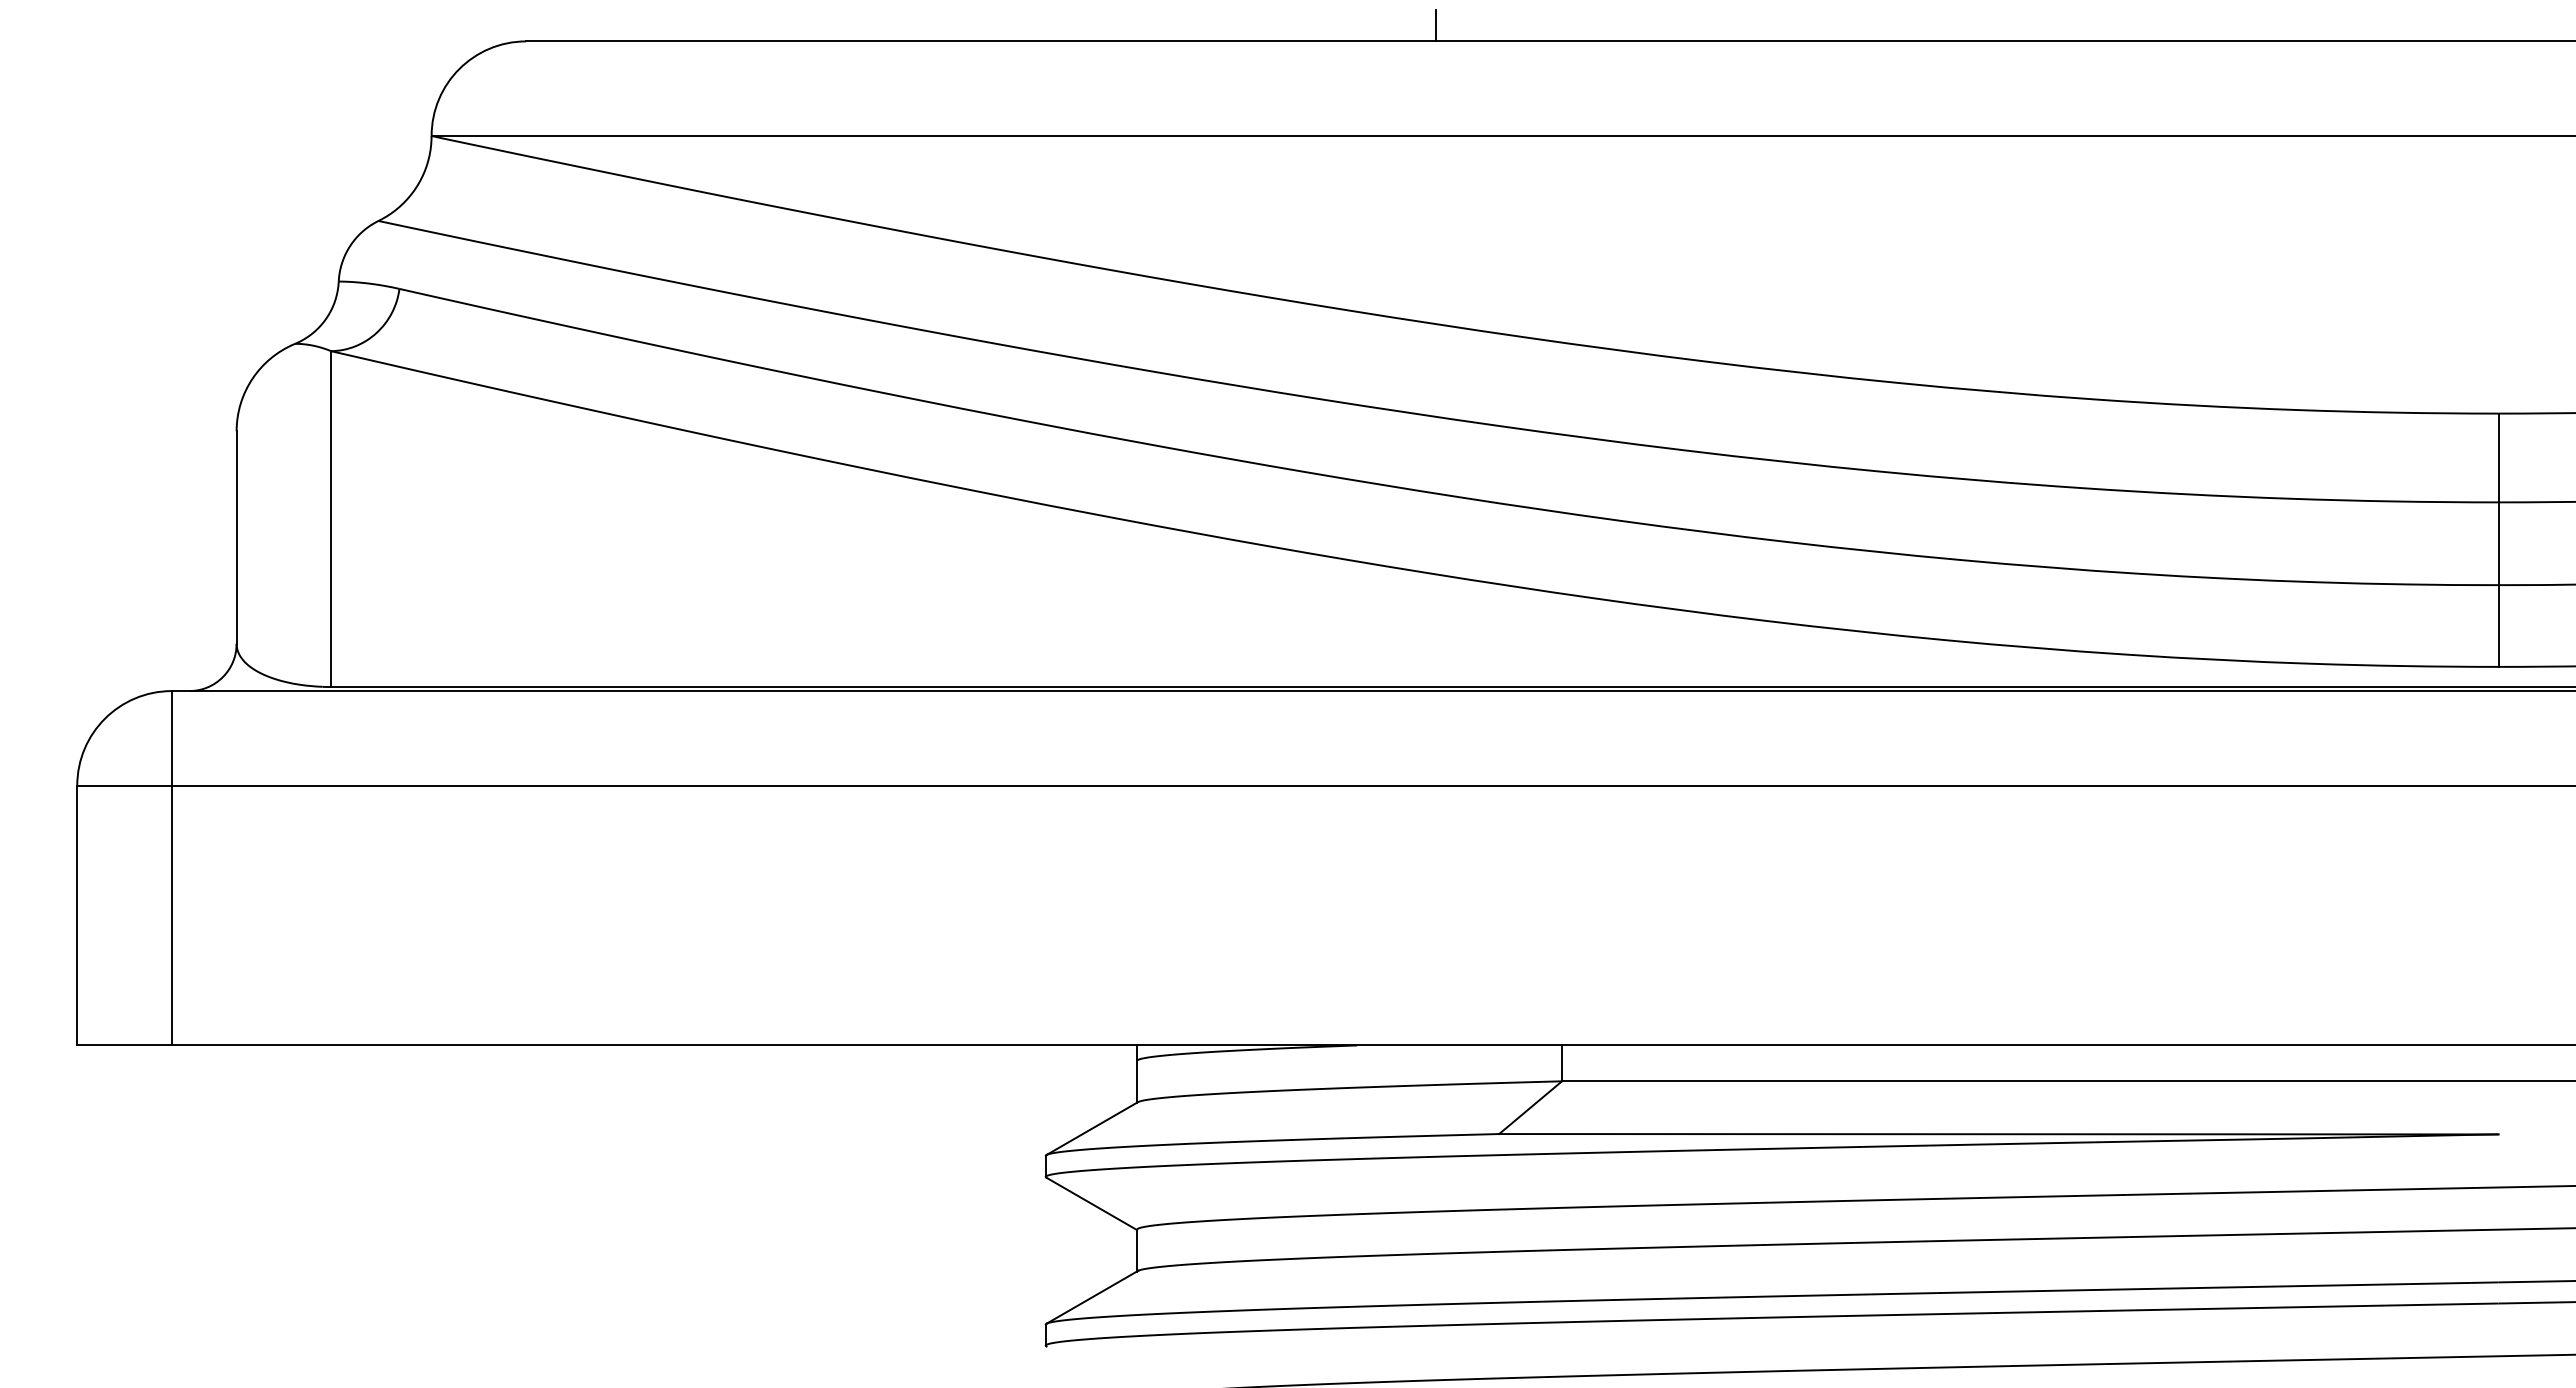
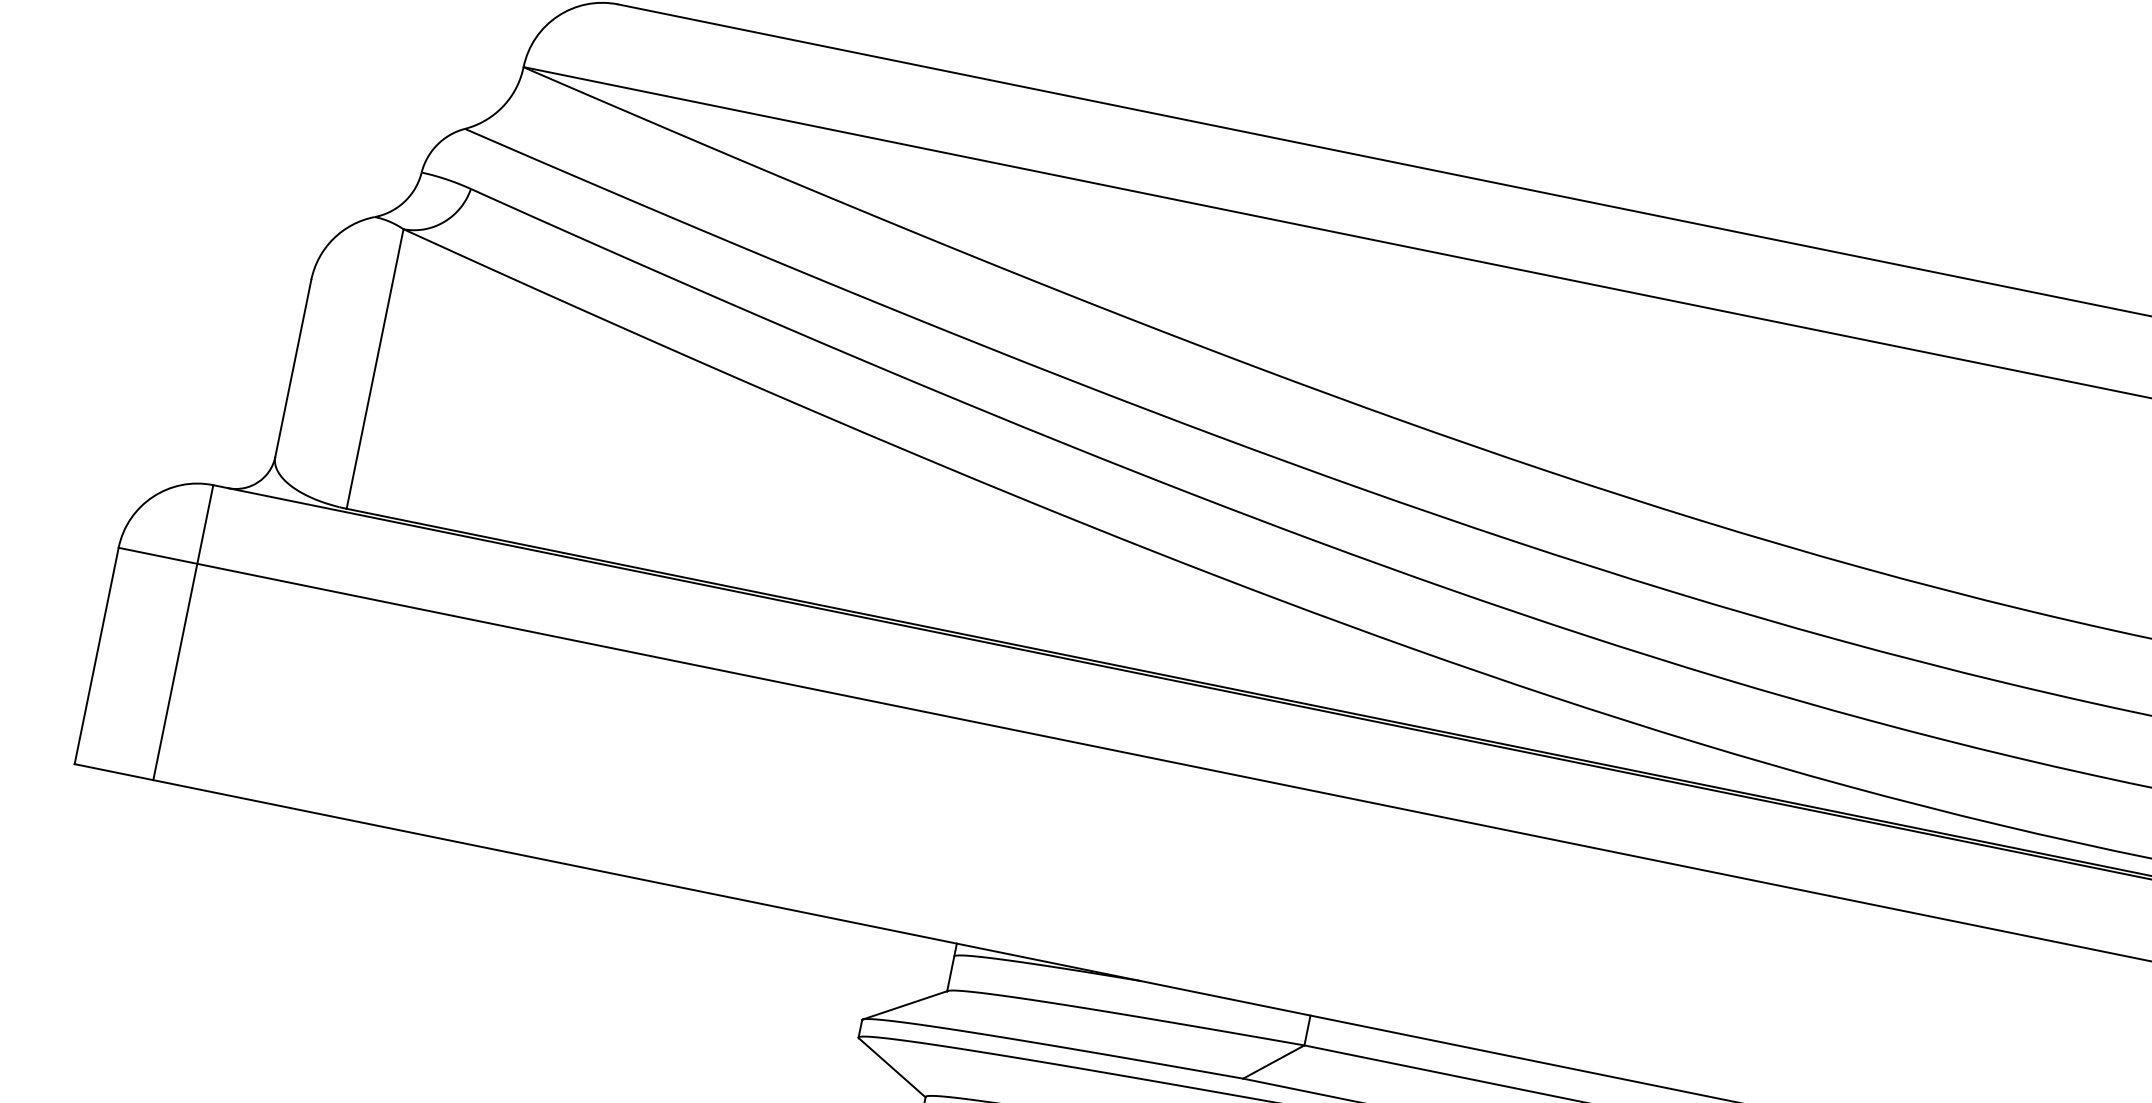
line: (1435, 25) -> (1377, 145), removed

